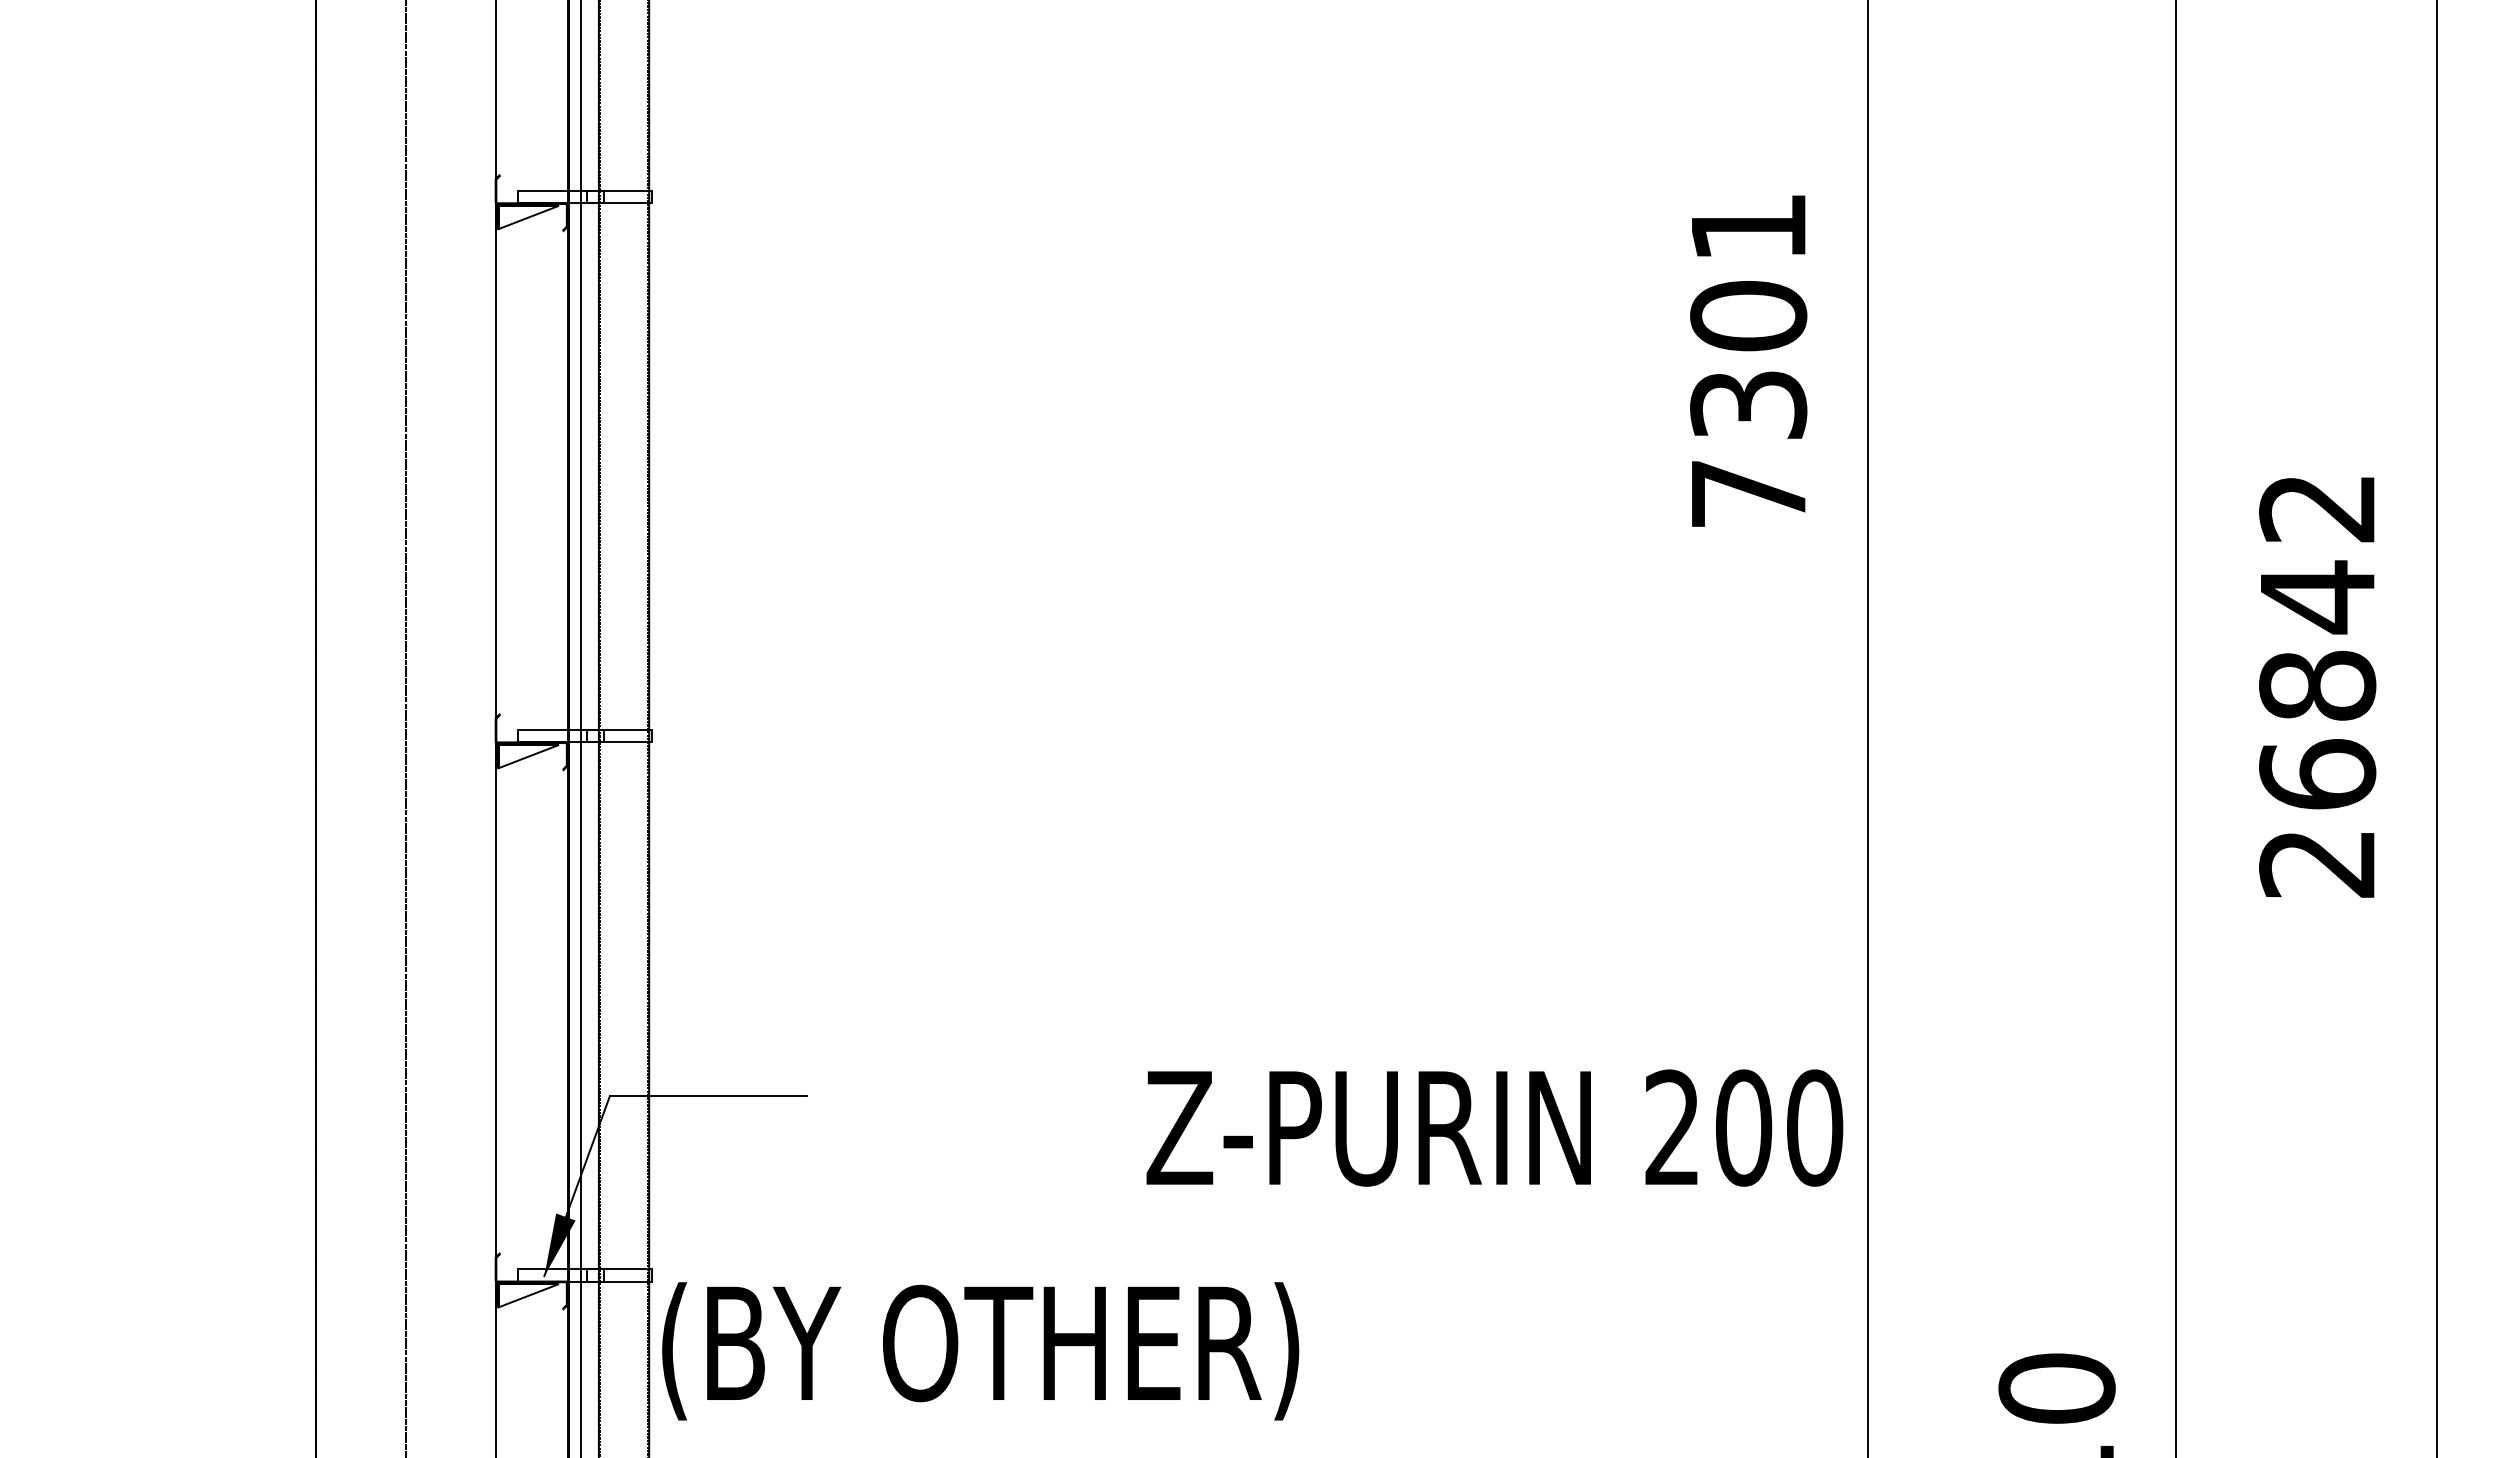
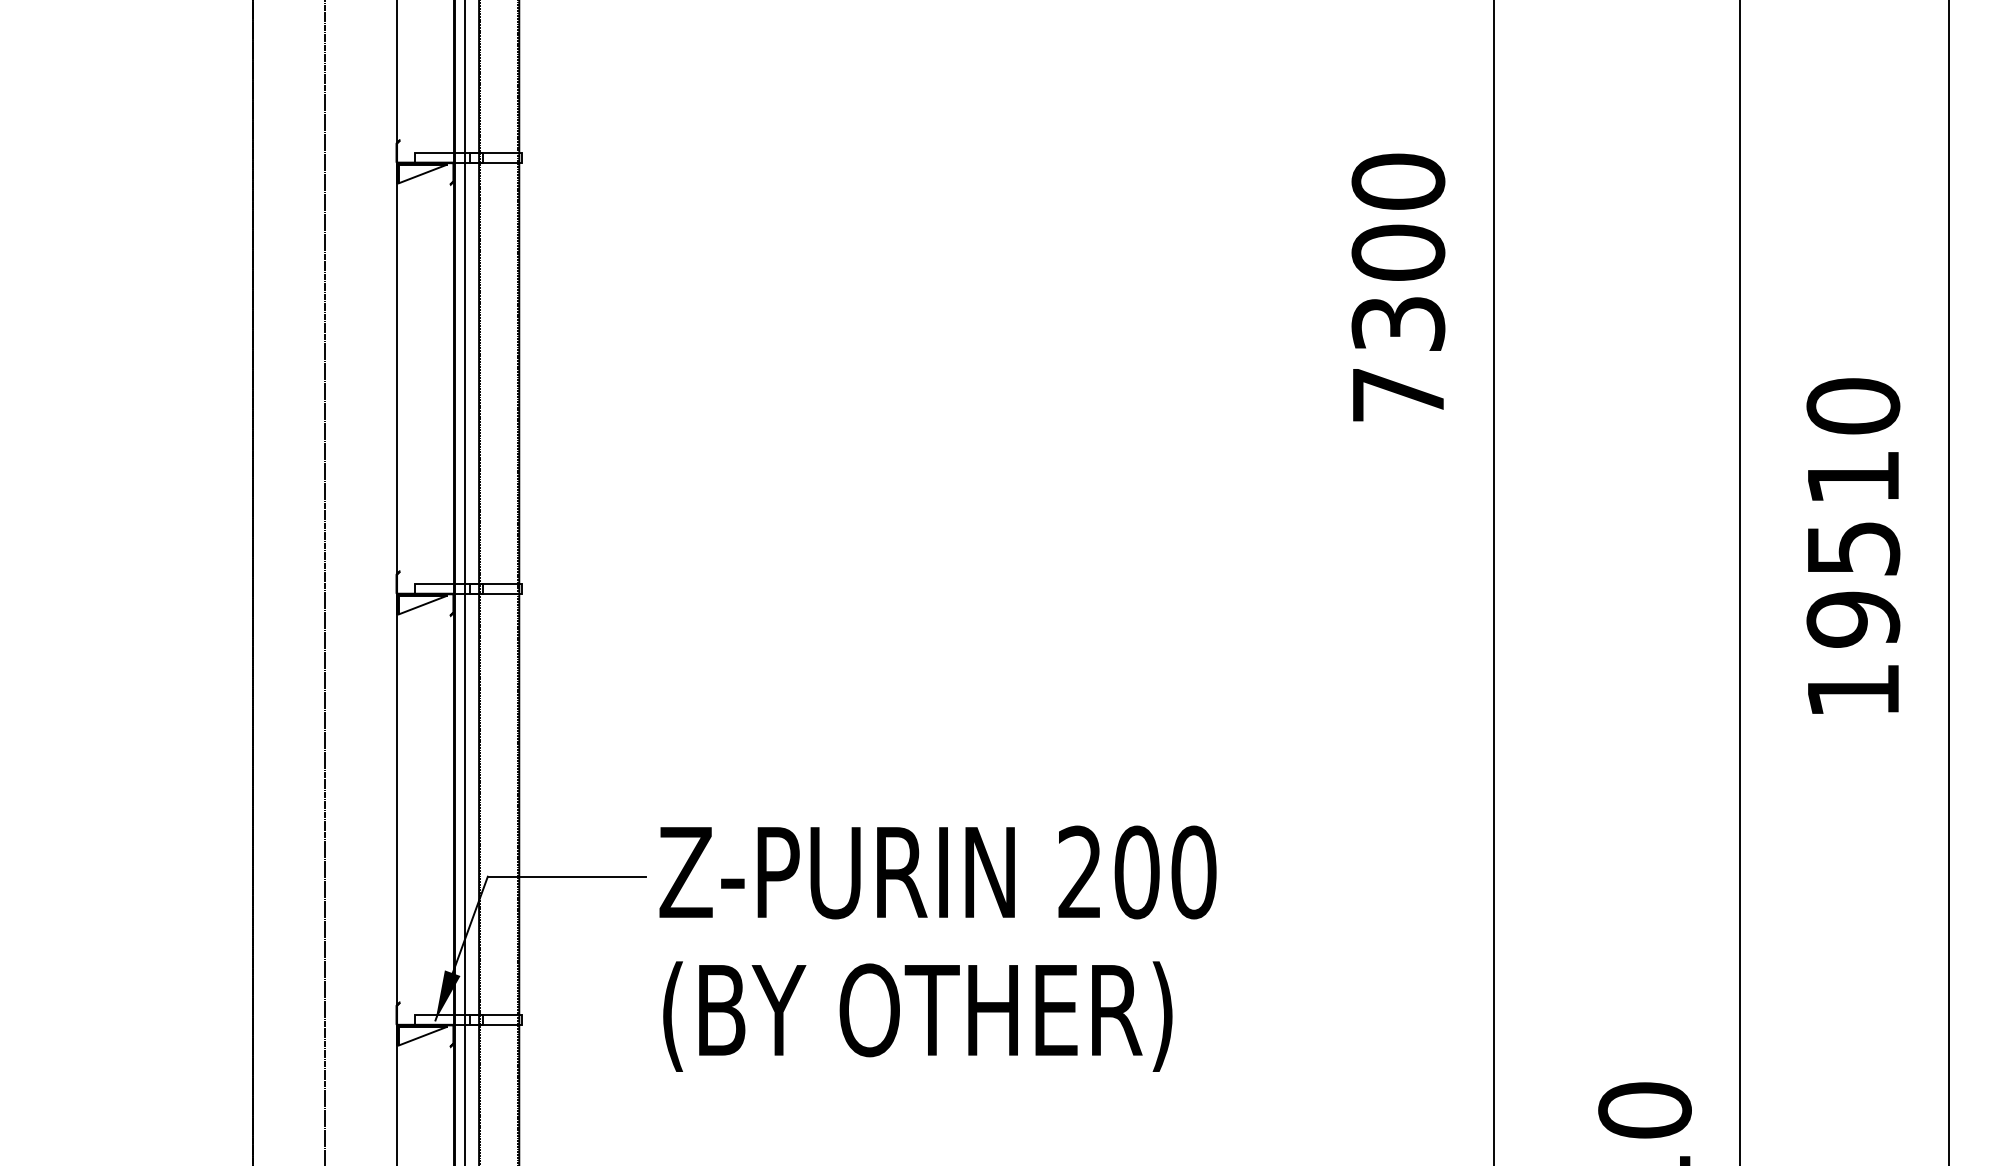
text: (1748, 227) -> (1398, 182), 7301 -> 7300
text: (2317, 684) -> (1853, 547), 26842 -> 19510
text: (1494, 1127) -> (937, 872), moved
text: (980, 1351) -> (917, 1016), moved

